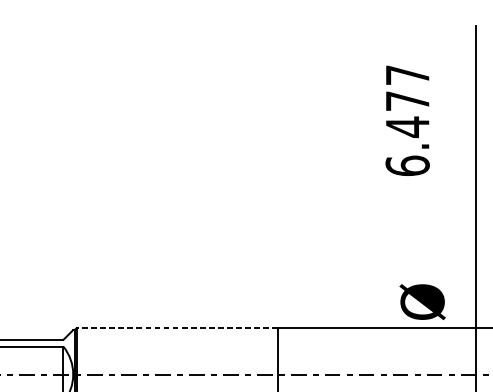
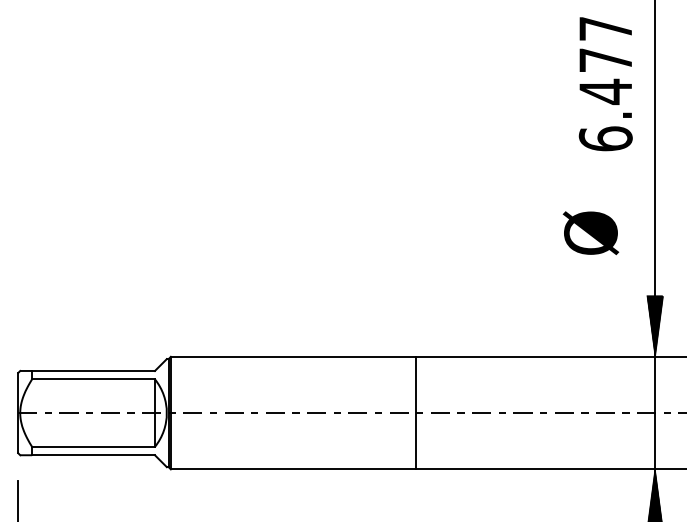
text: (407, 121) -> (605, 84), moved
text: (422, 302) -> (590, 233), moved
hatch: (475, 303) -> (655, 326), added
line: (176, 327) -> (292, 356), dashed -> solid

